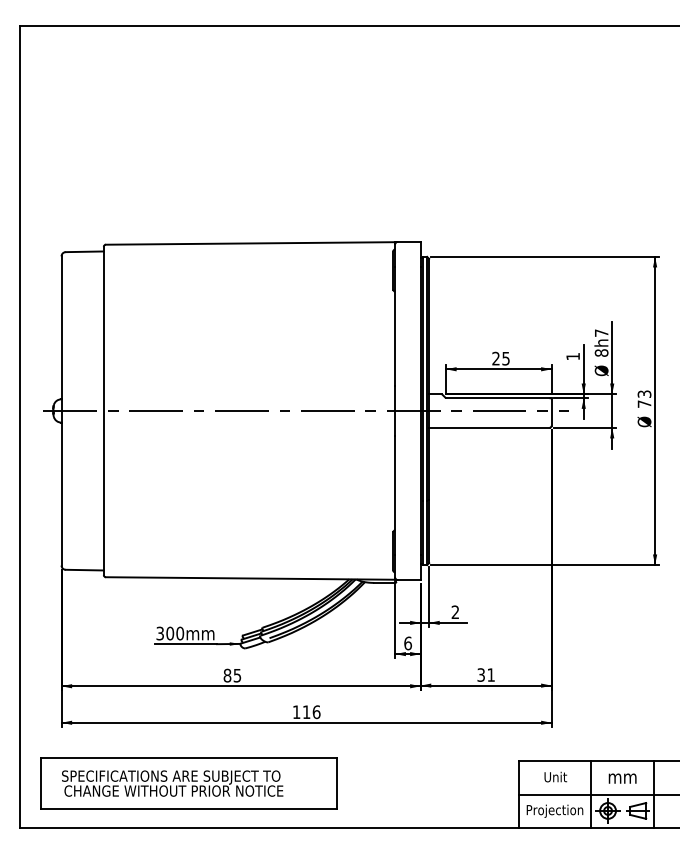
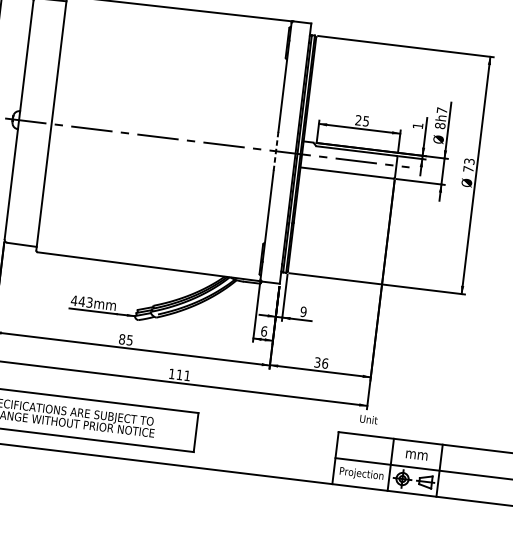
line: (395, 411) -> (276, 151), solid -> dashed
text: (455, 612) -> (303, 312), 2 -> 9
text: (170, 633) -> (82, 301), 300mm -> 443mm
text: (491, 674) -> (325, 363), 31 -> 36
text: (316, 712) -> (187, 376), 116 -> 111
text: (555, 776) -> (368, 419), moved

